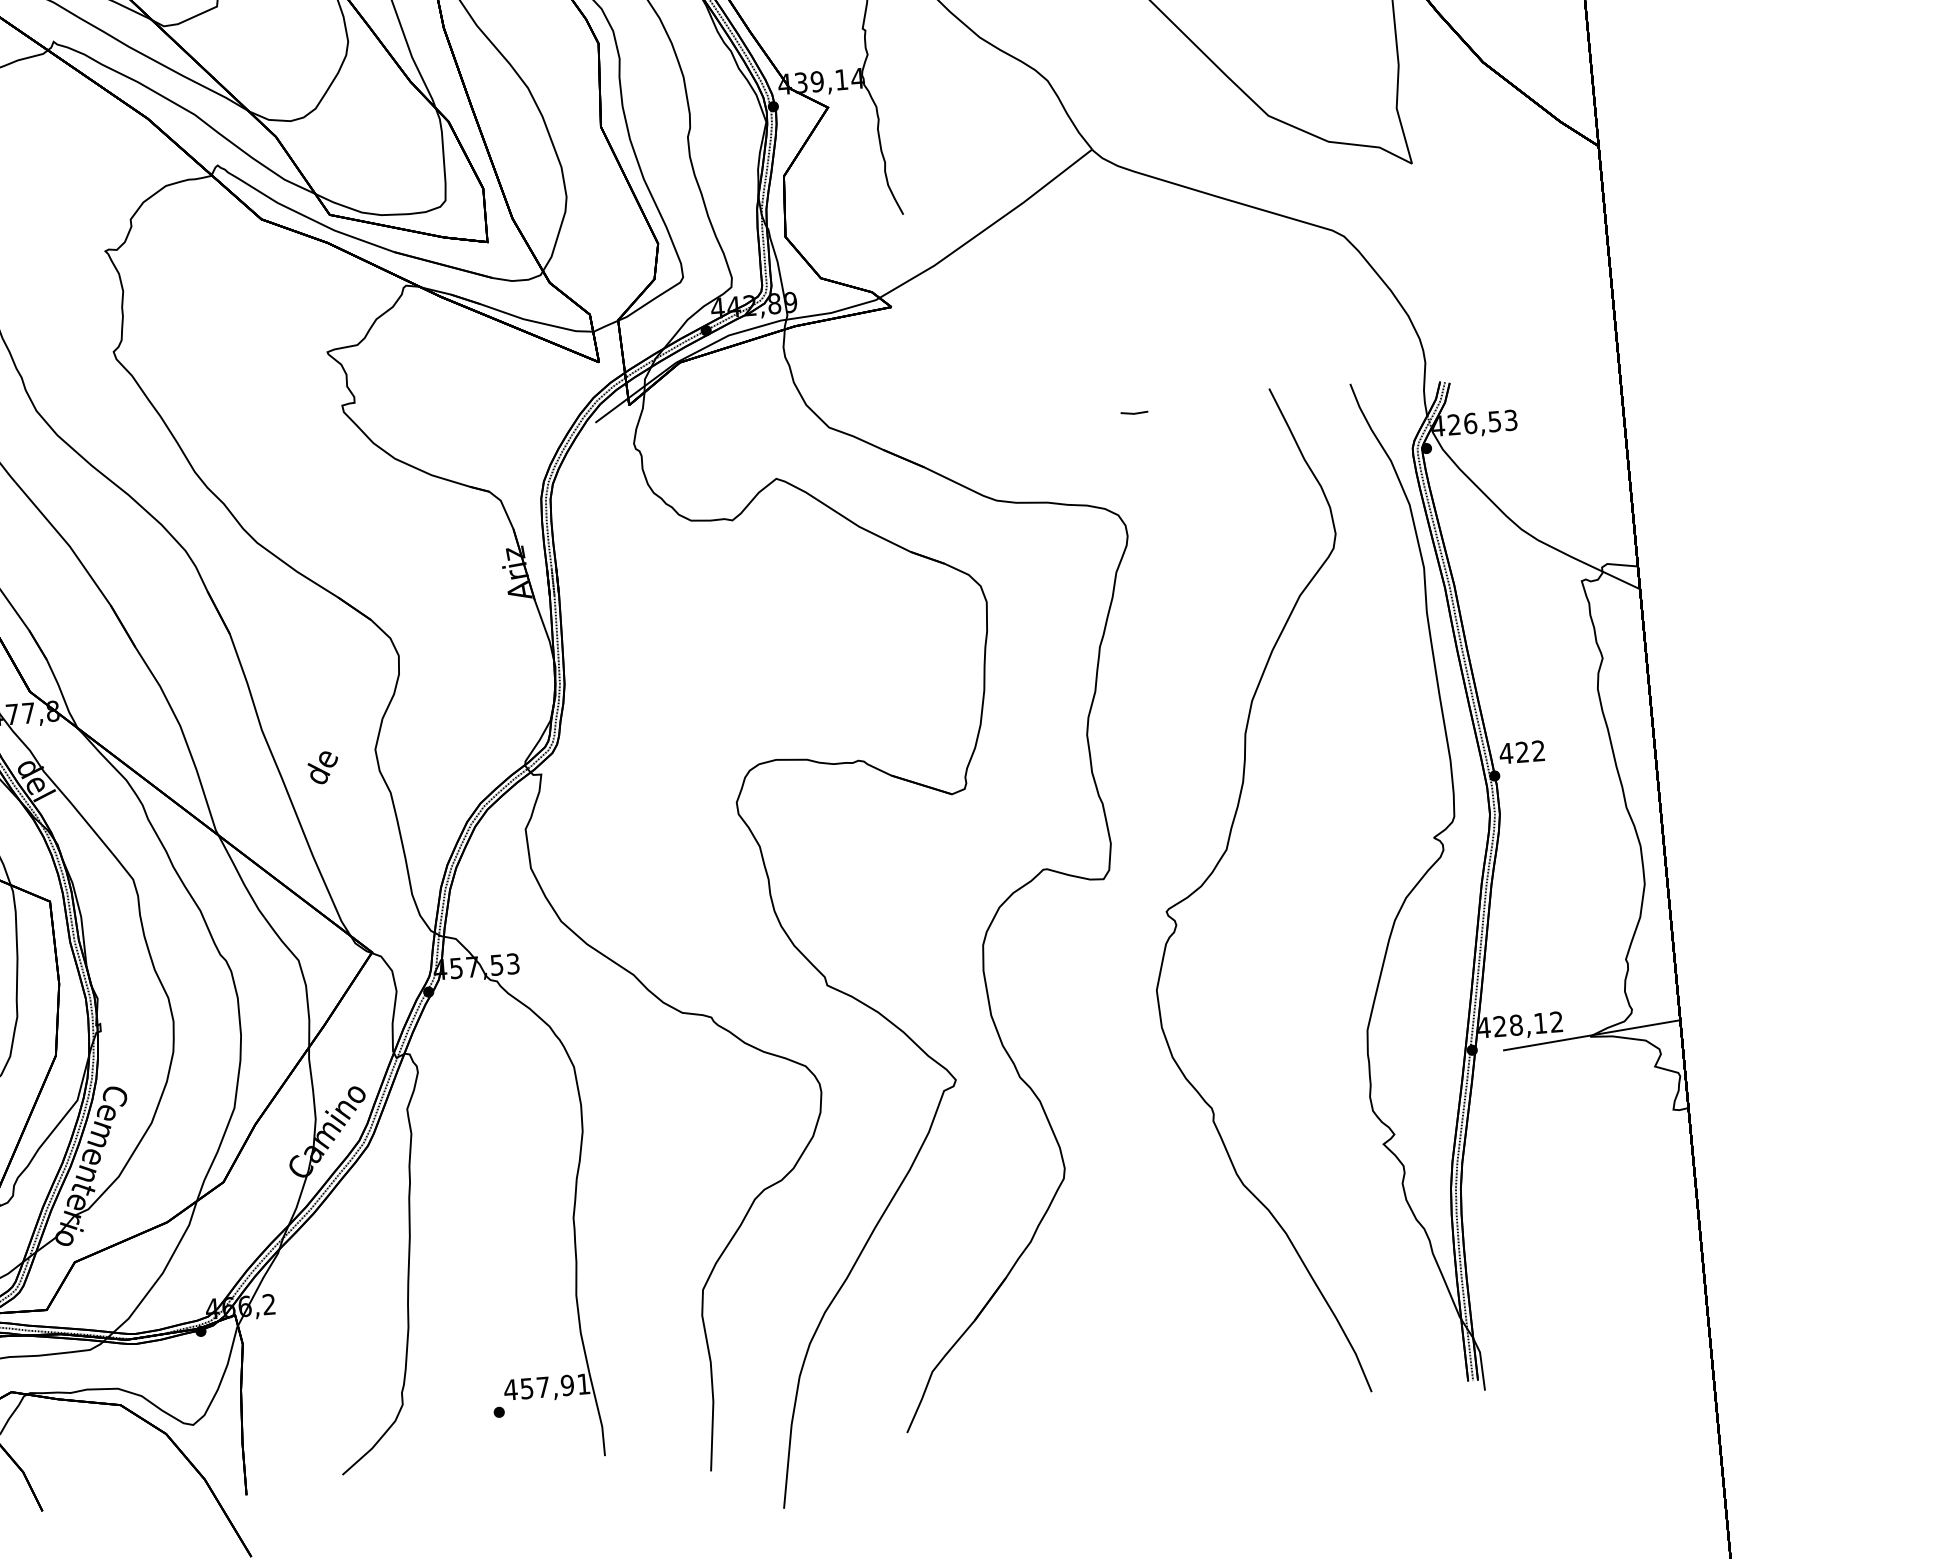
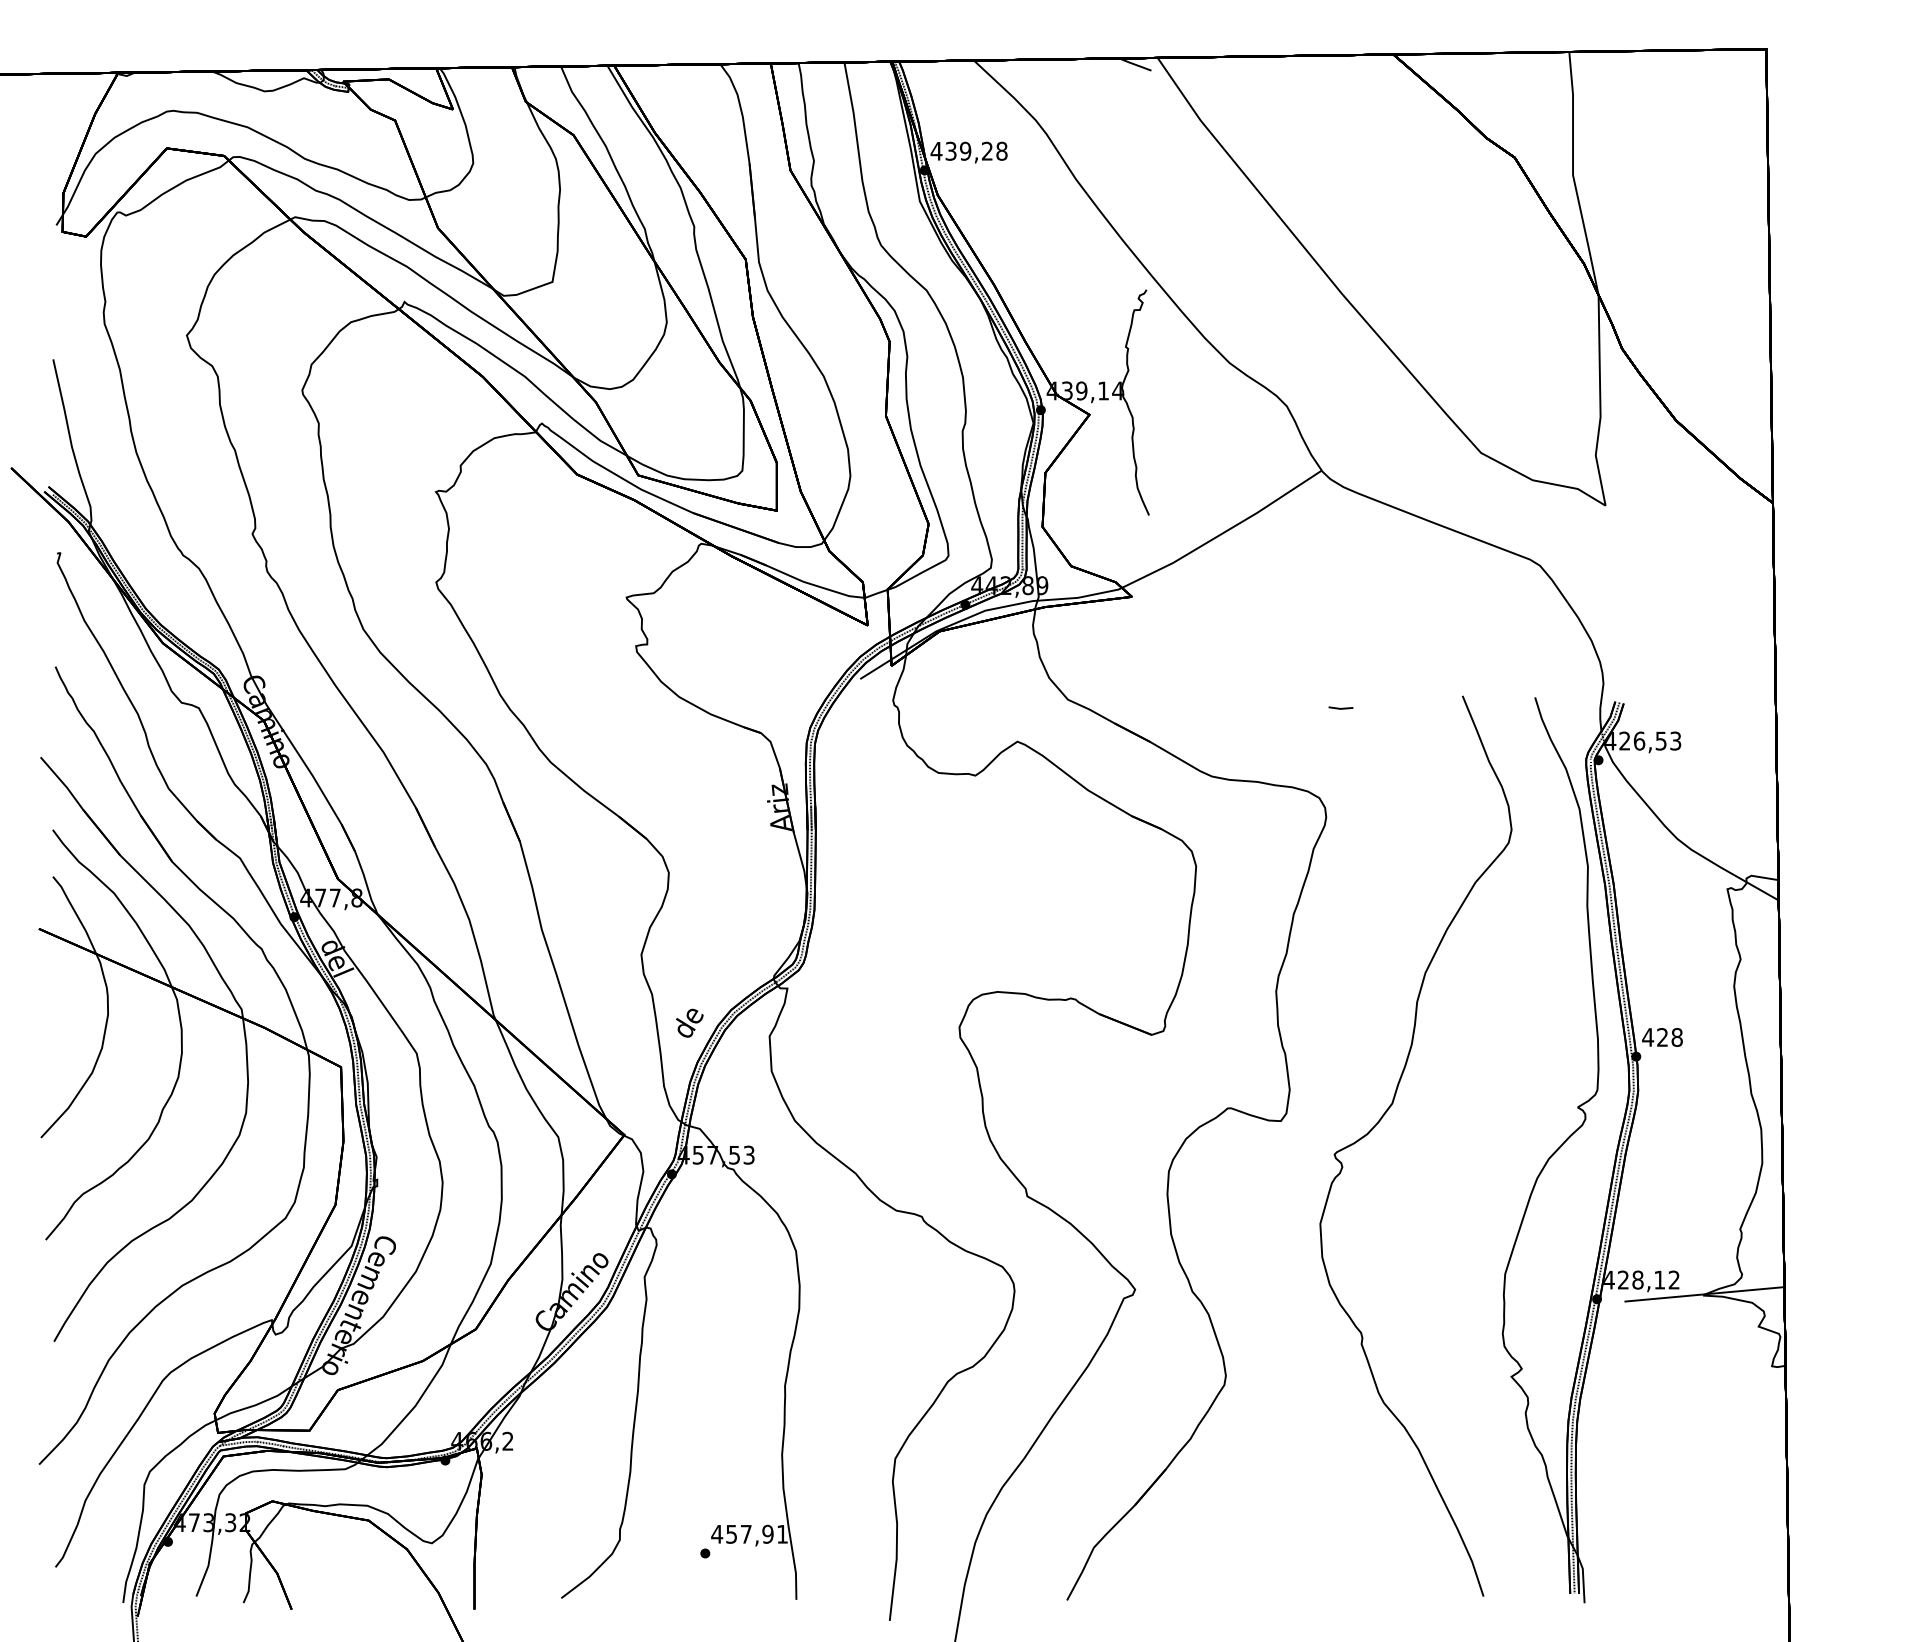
text: (1537, 751) -> (1676, 1037), 422 -> 428
text: (322, 766) -> (689, 1022), moved

